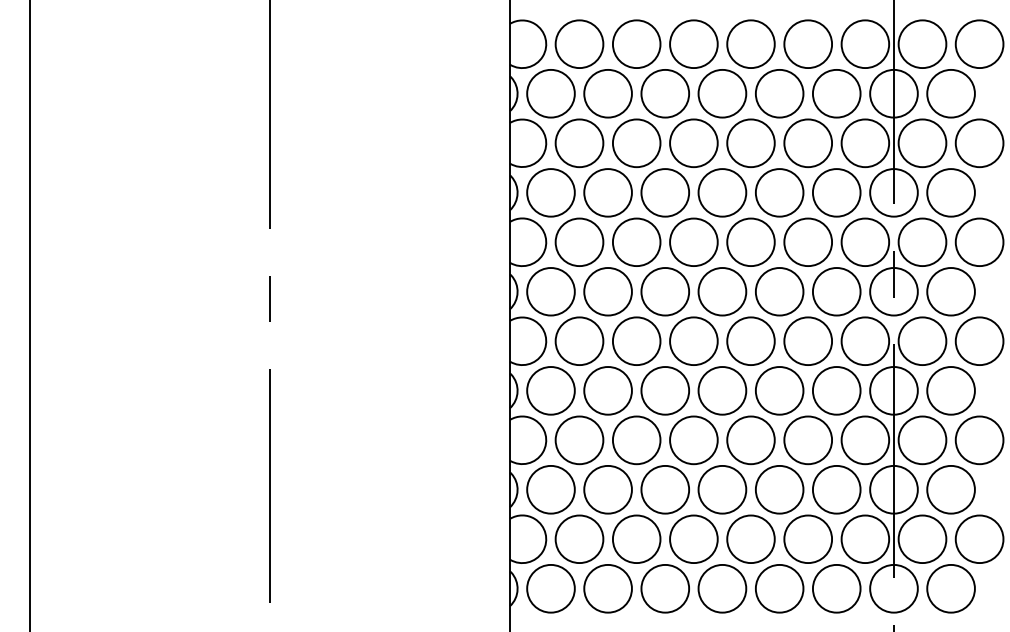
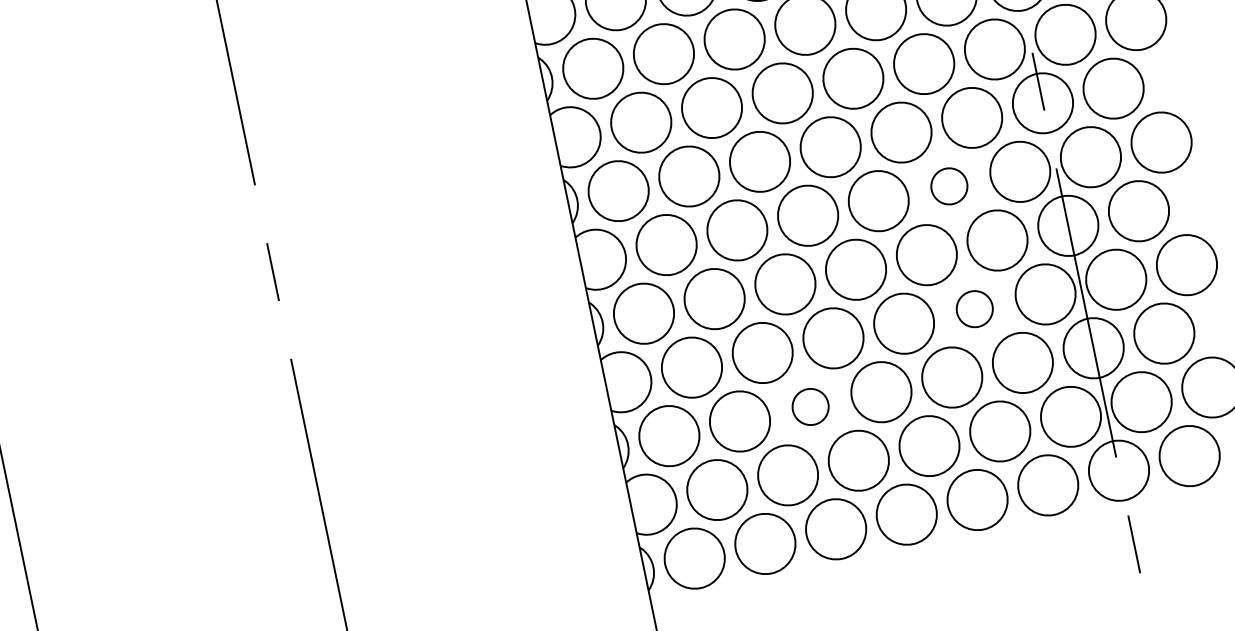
part: (807, 340) -> (948, 185), size x0.6
part: (807, 440) -> (974, 309), size x0.6
part: (664, 489) -> (809, 406), size x0.6

